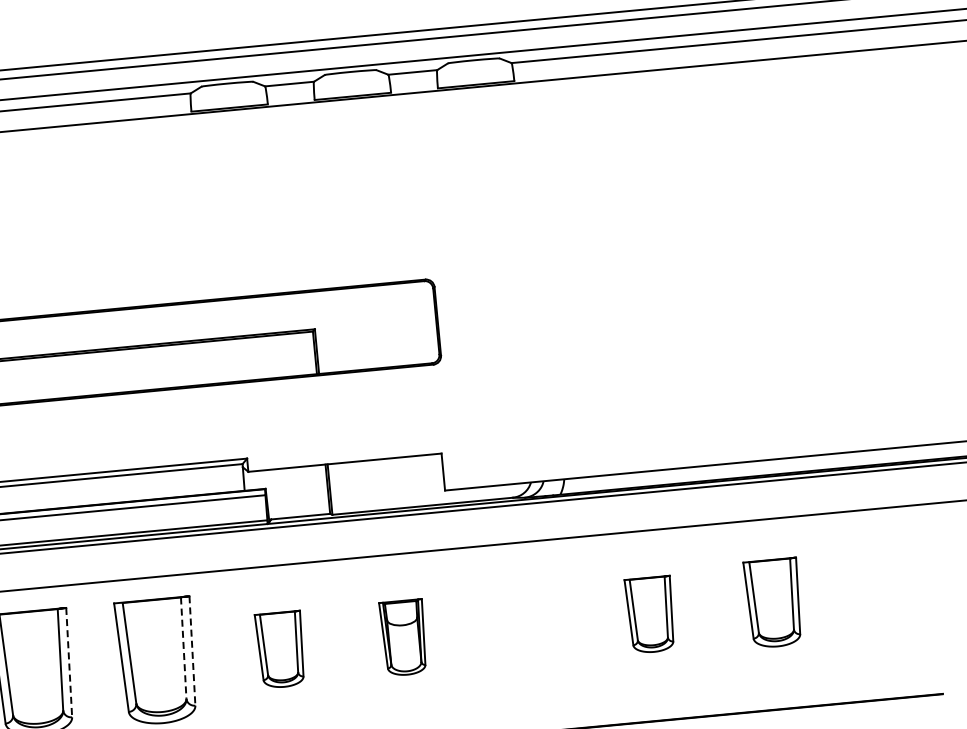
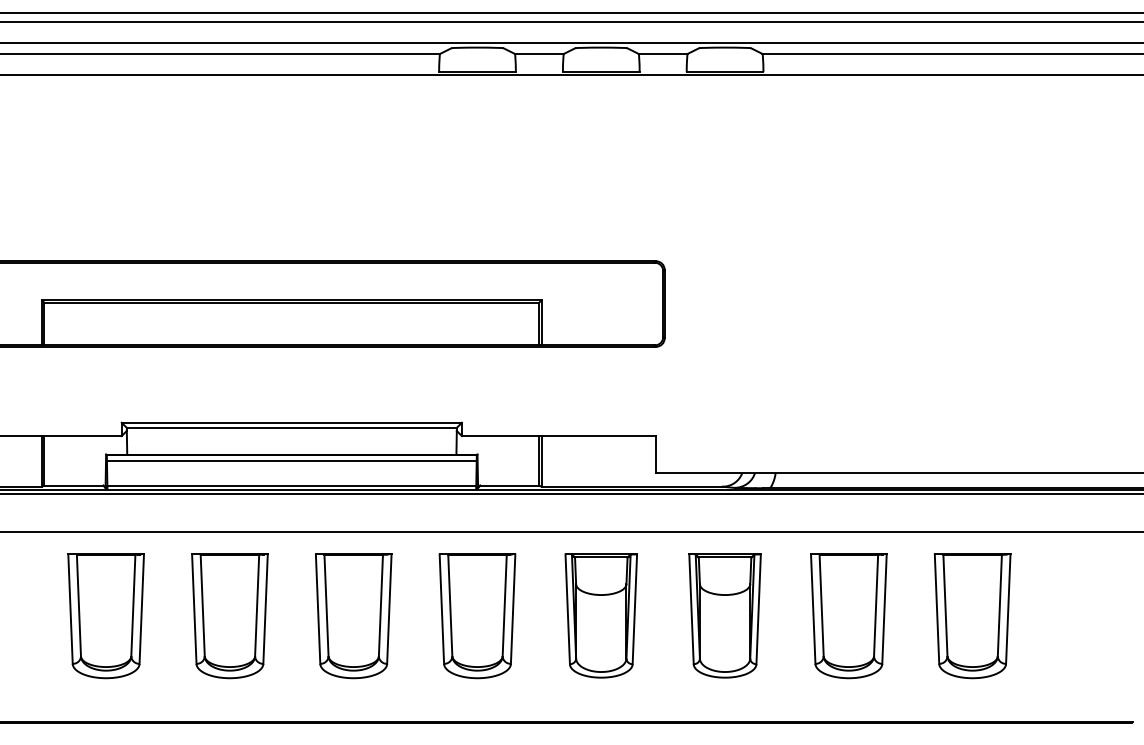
part: (773, 603) -> (972, 616), size x1.43
part: (650, 615) -> (848, 616), size x1.67
part: (526, 625) -> (724, 615), added
part: (403, 637) -> (600, 615), size x1.67
line: (183, 648) -> (380, 605), dashed -> solid
part: (280, 649) -> (477, 616), size x1.67
line: (192, 651) -> (389, 609), dashed -> solid
line: (69, 662) -> (265, 609), dashed -> solid

